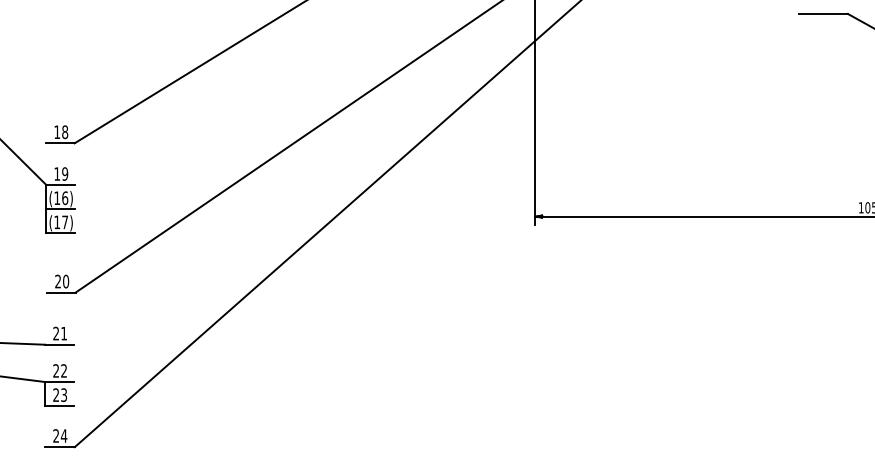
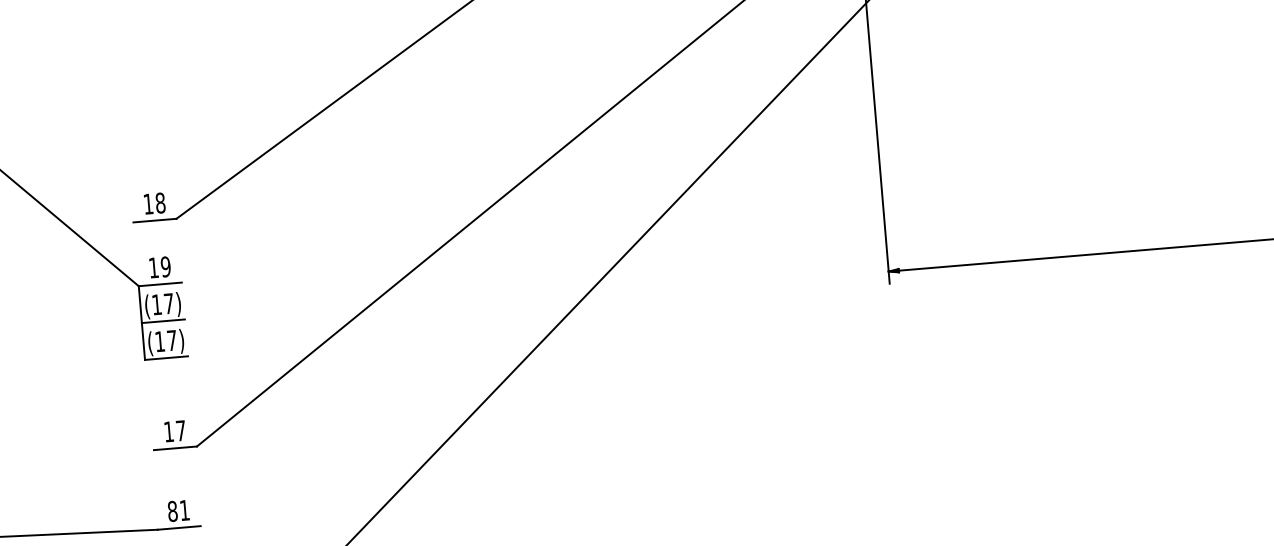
text: (65, 198) -> (169, 304), (16) -> (17)
text: (62, 281) -> (175, 431), 20 -> 17
text: (56, 333) -> (173, 511), 21 -> 81

